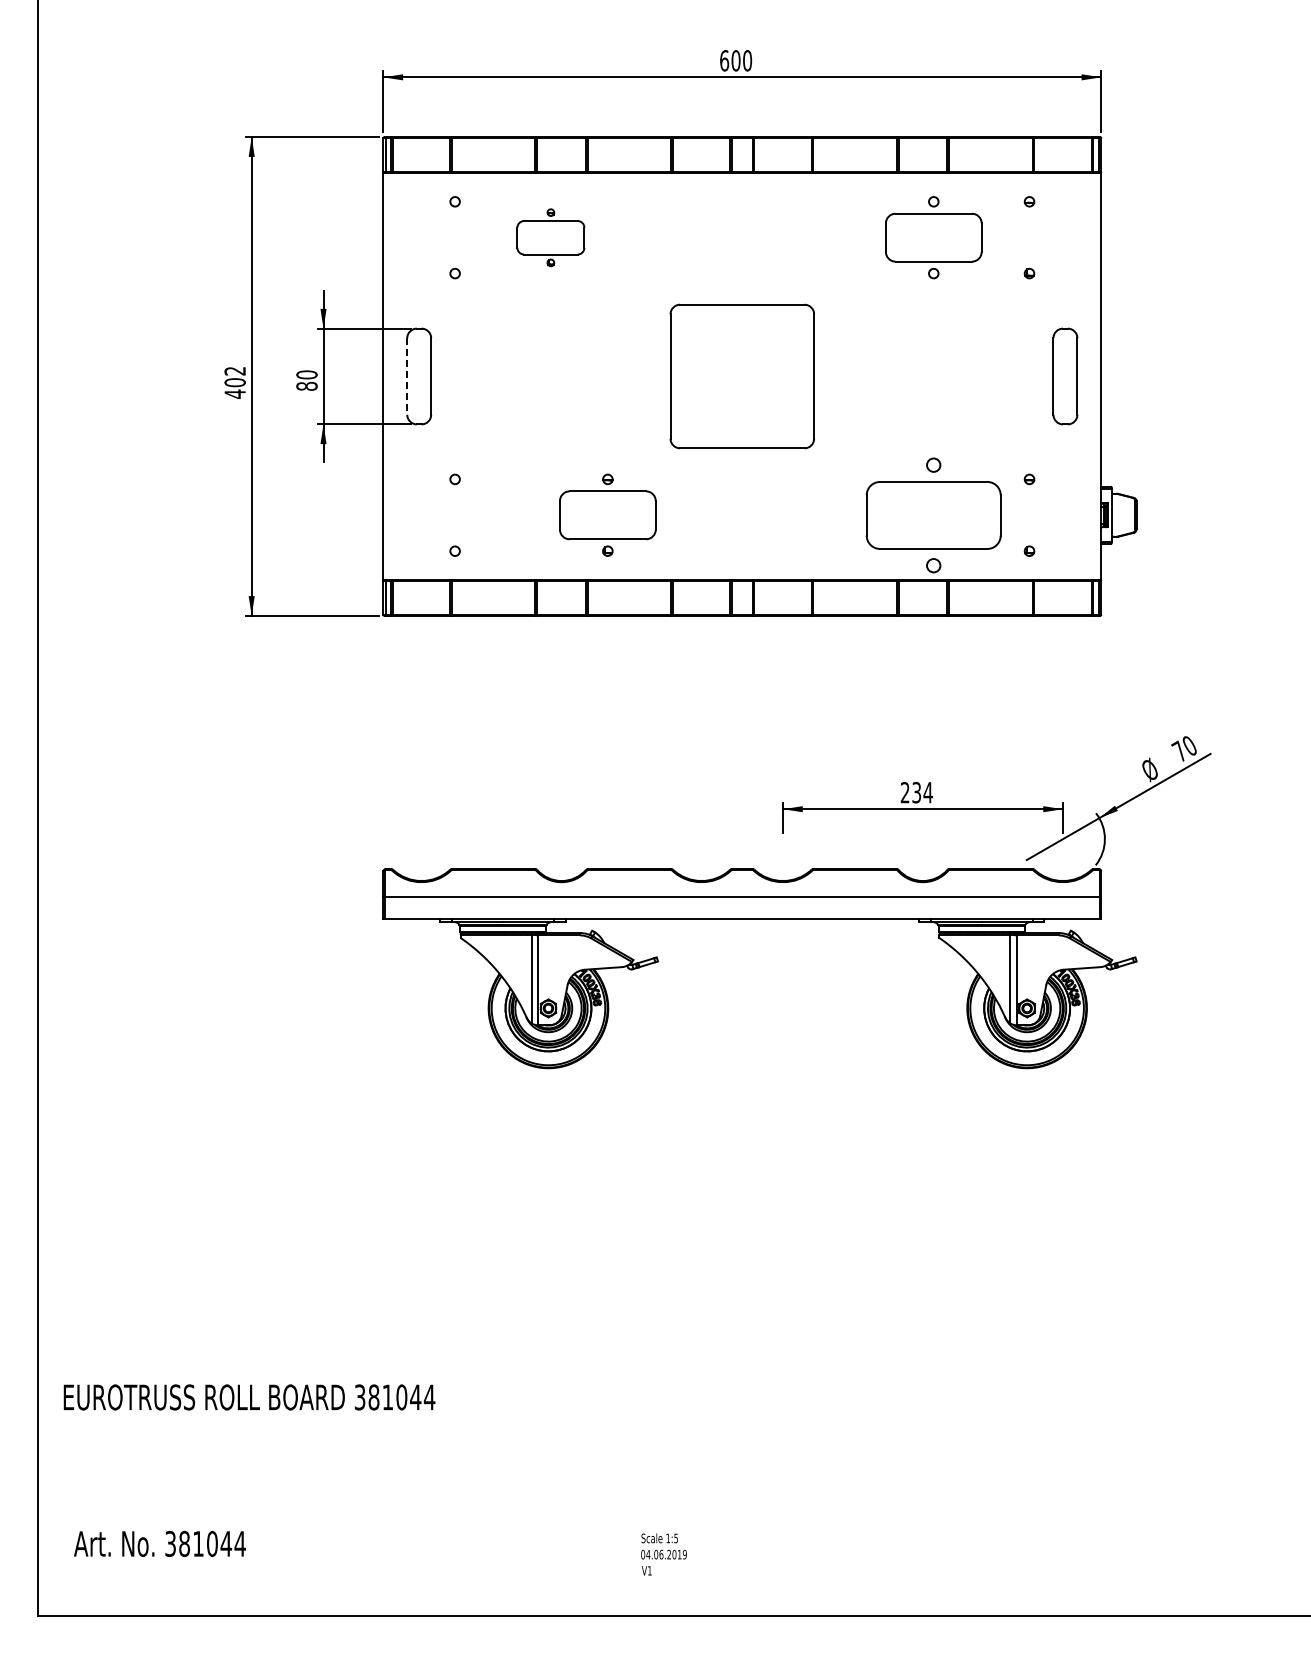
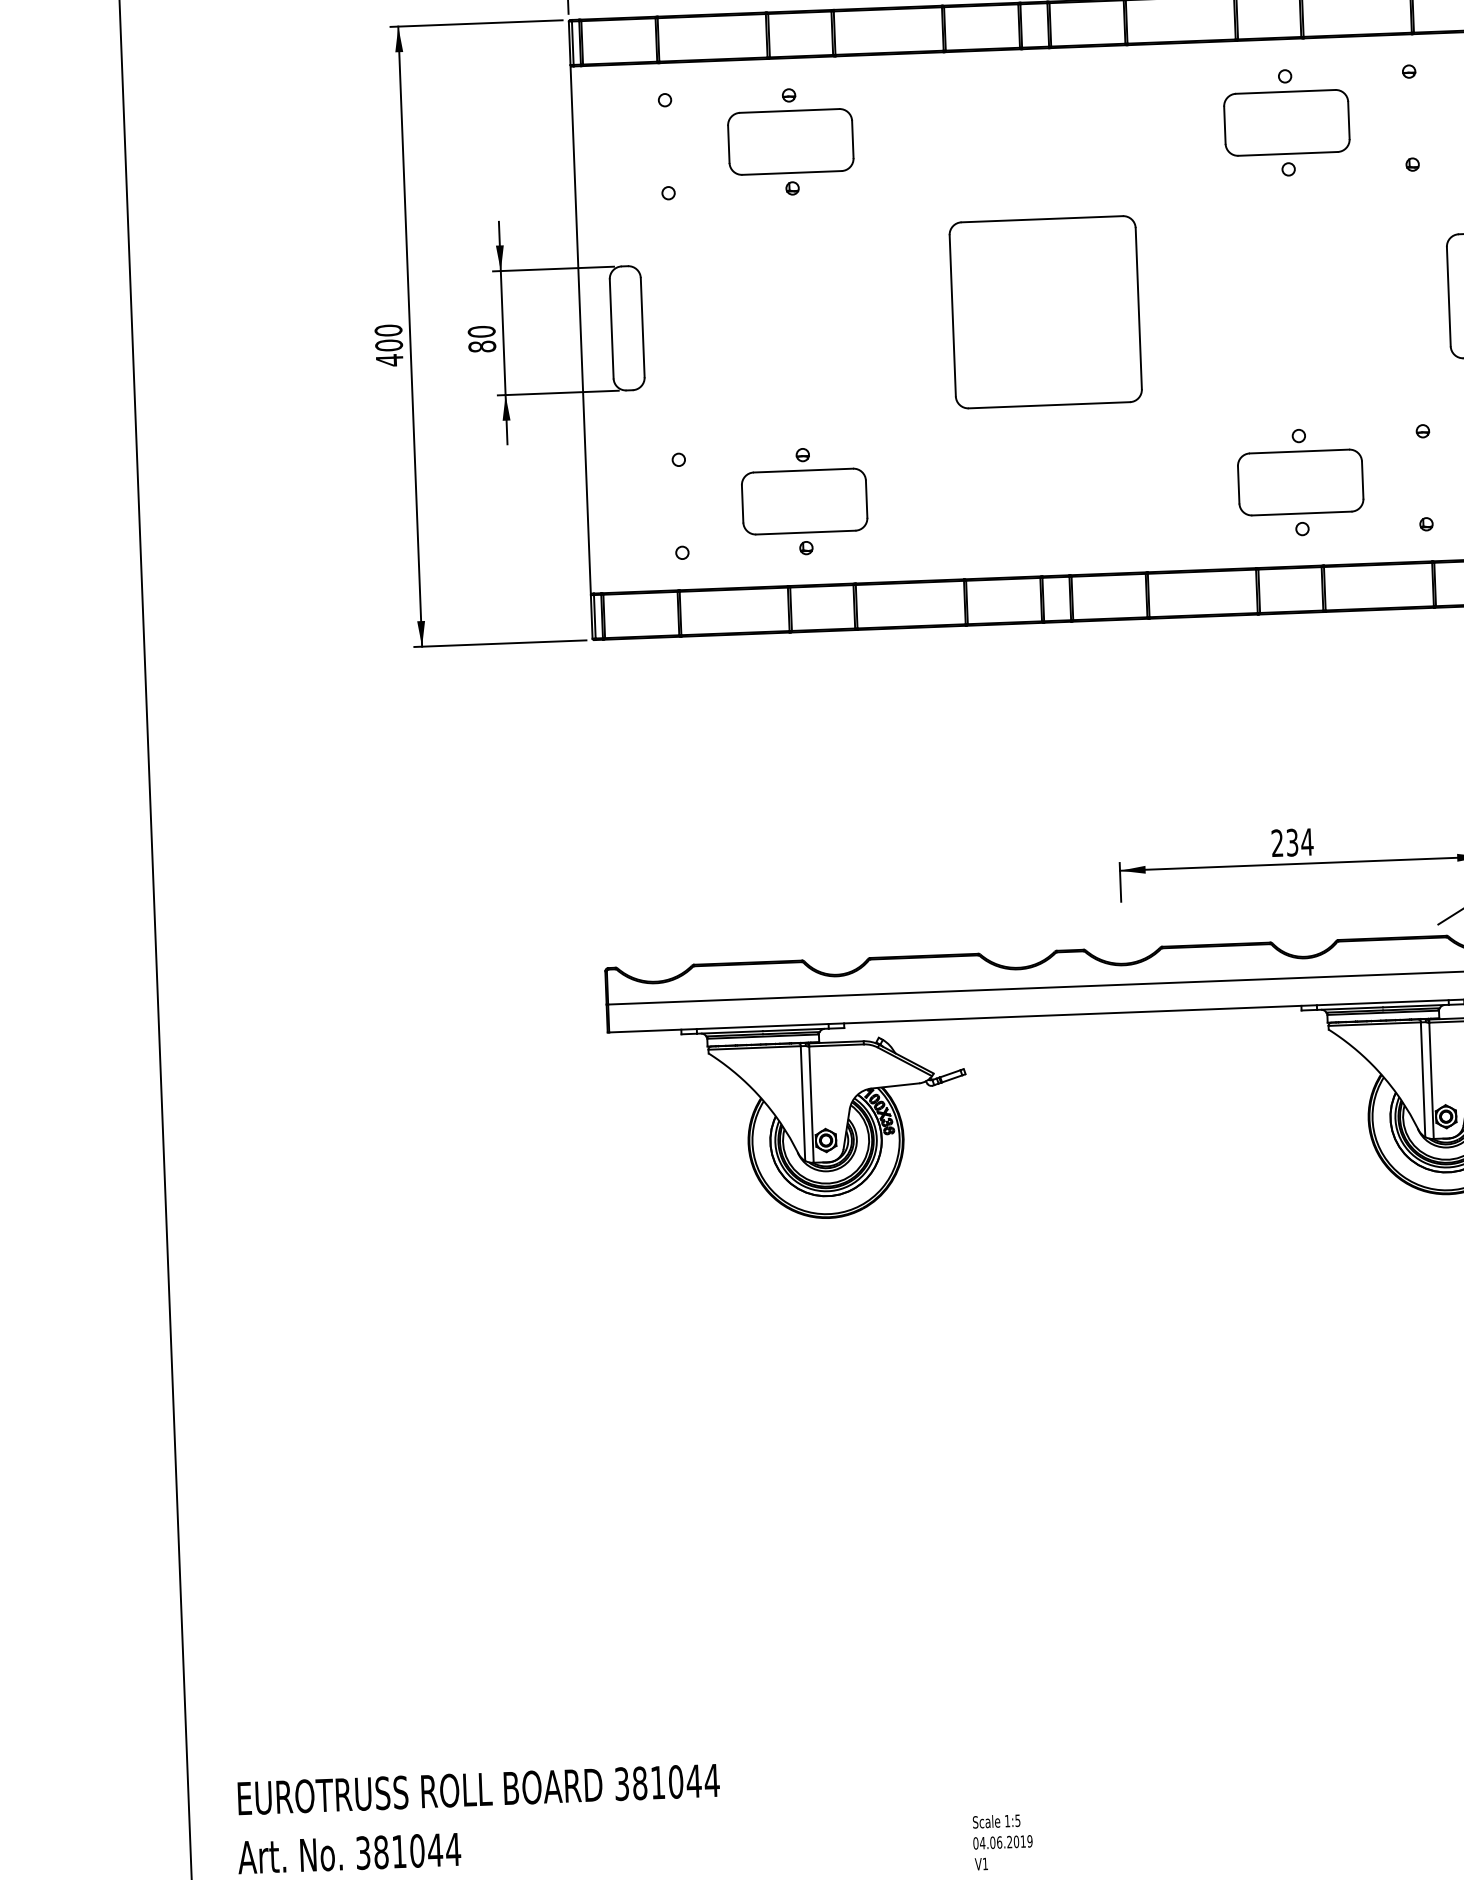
part: (550, 237) -> (790, 141), size x1.43
text: (234, 370) -> (387, 329), 402 -> 400
line: (407, 377) -> (612, 330), dashed -> solid
part: (607, 514) -> (804, 500), moved
part: (933, 514) -> (1300, 481), size x0.71
text: (249, 1397) -> (478, 1789), moved

